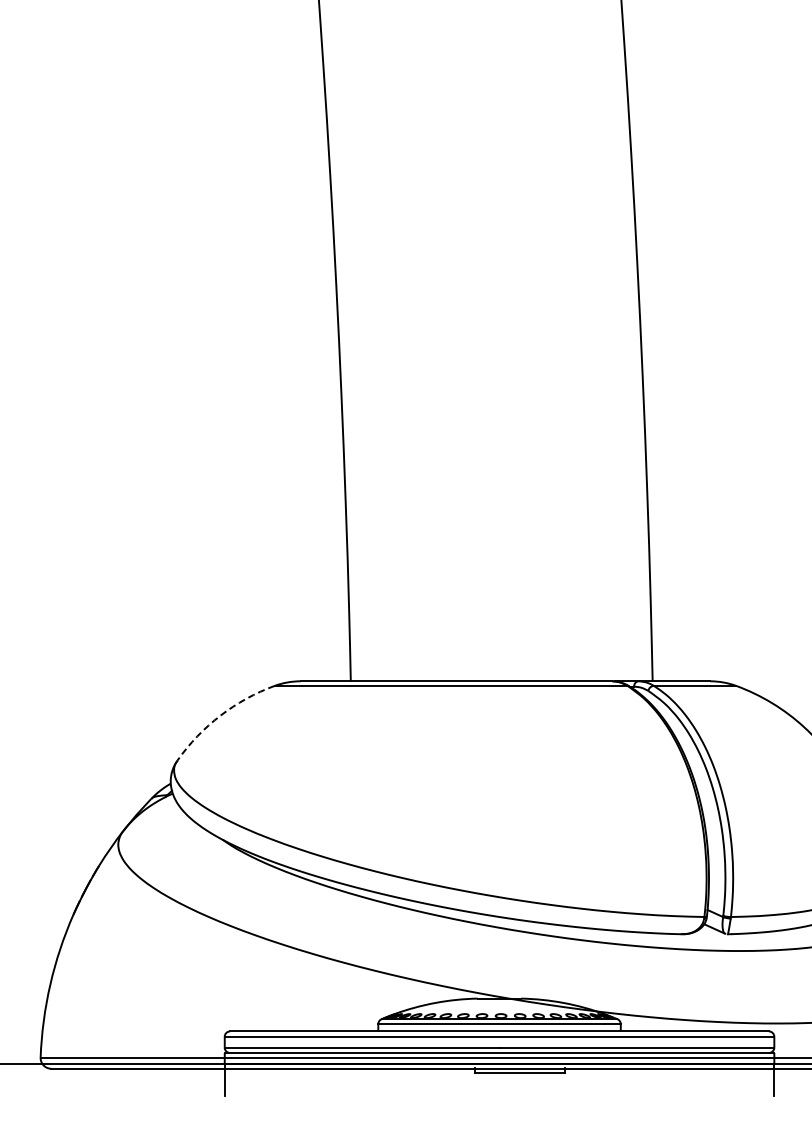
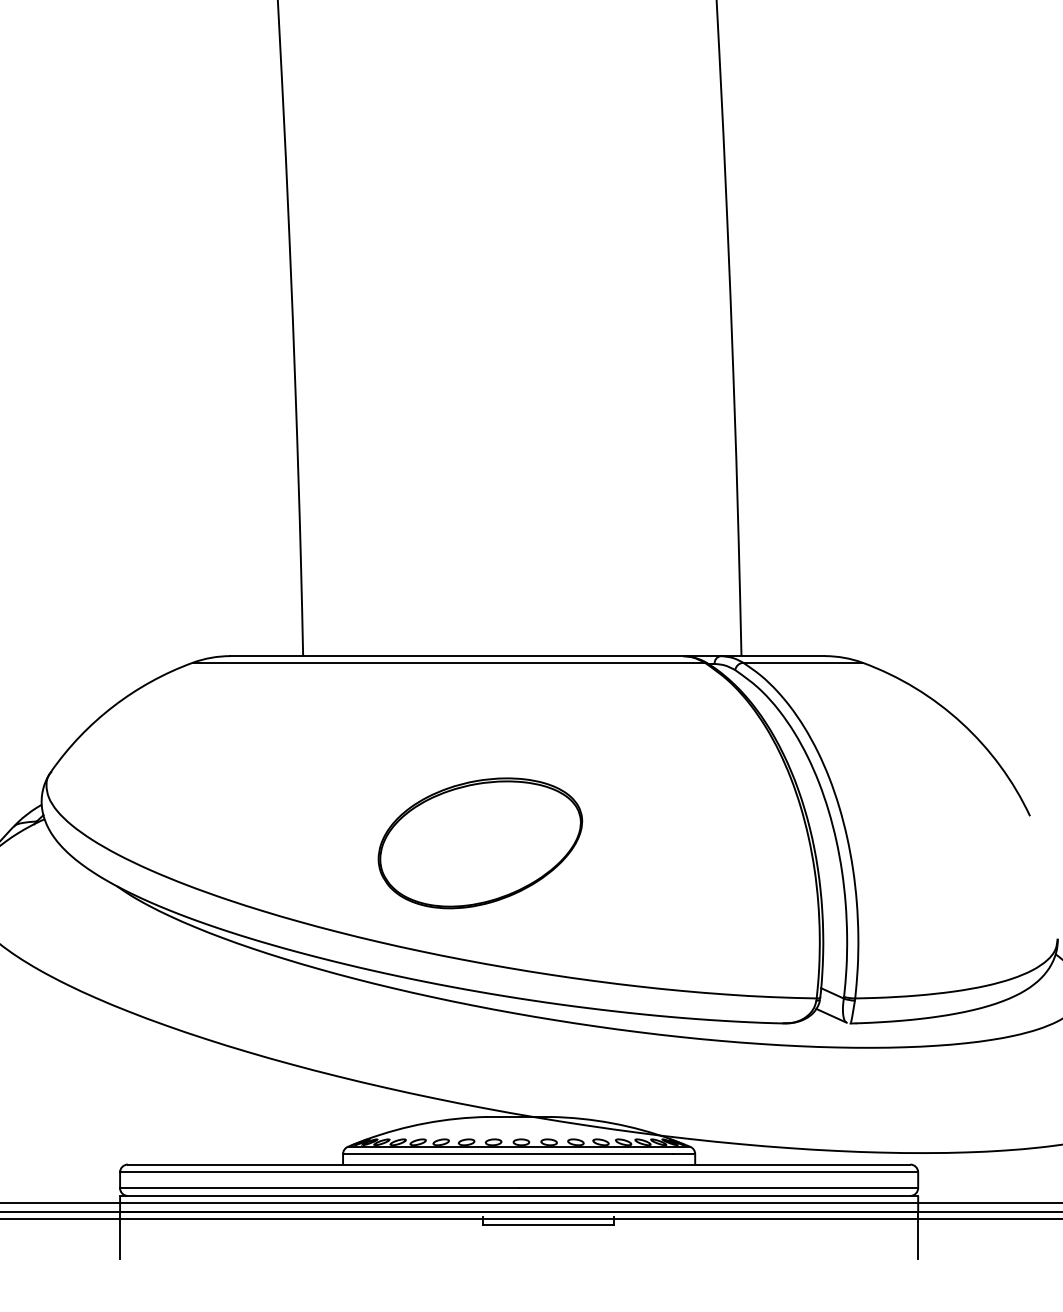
arc: (220, 715) -> (113, 705), dashed -> solid
part: (472, 809) -> (479, 842), added

